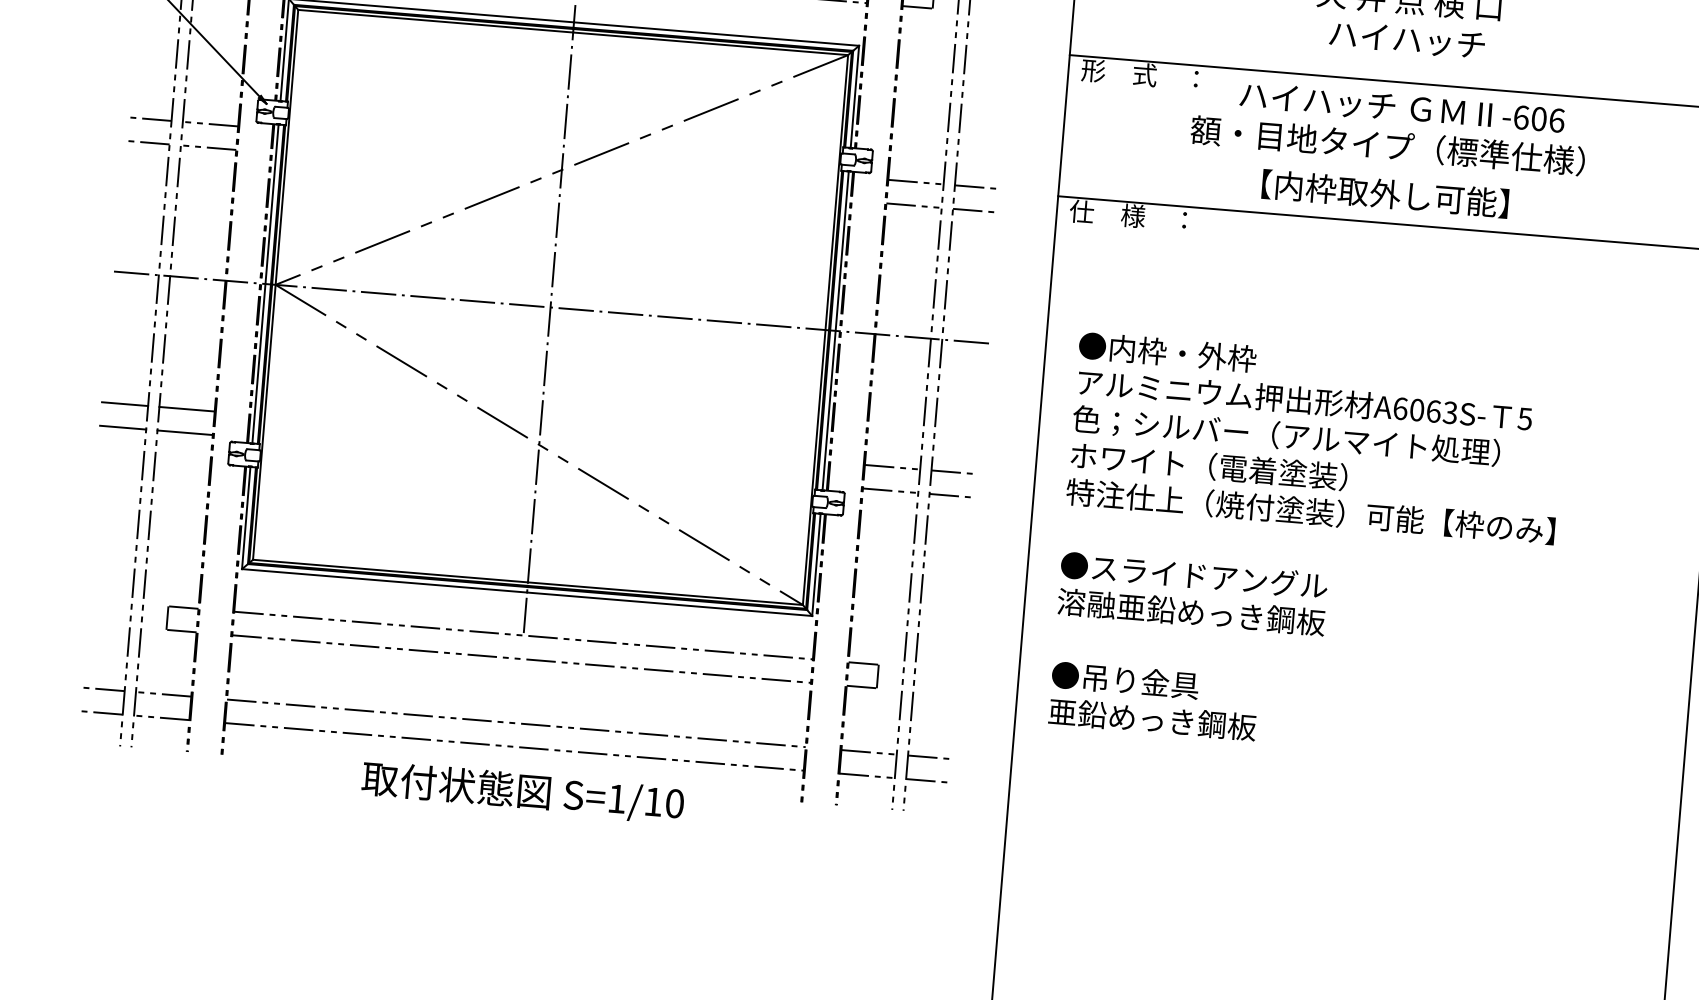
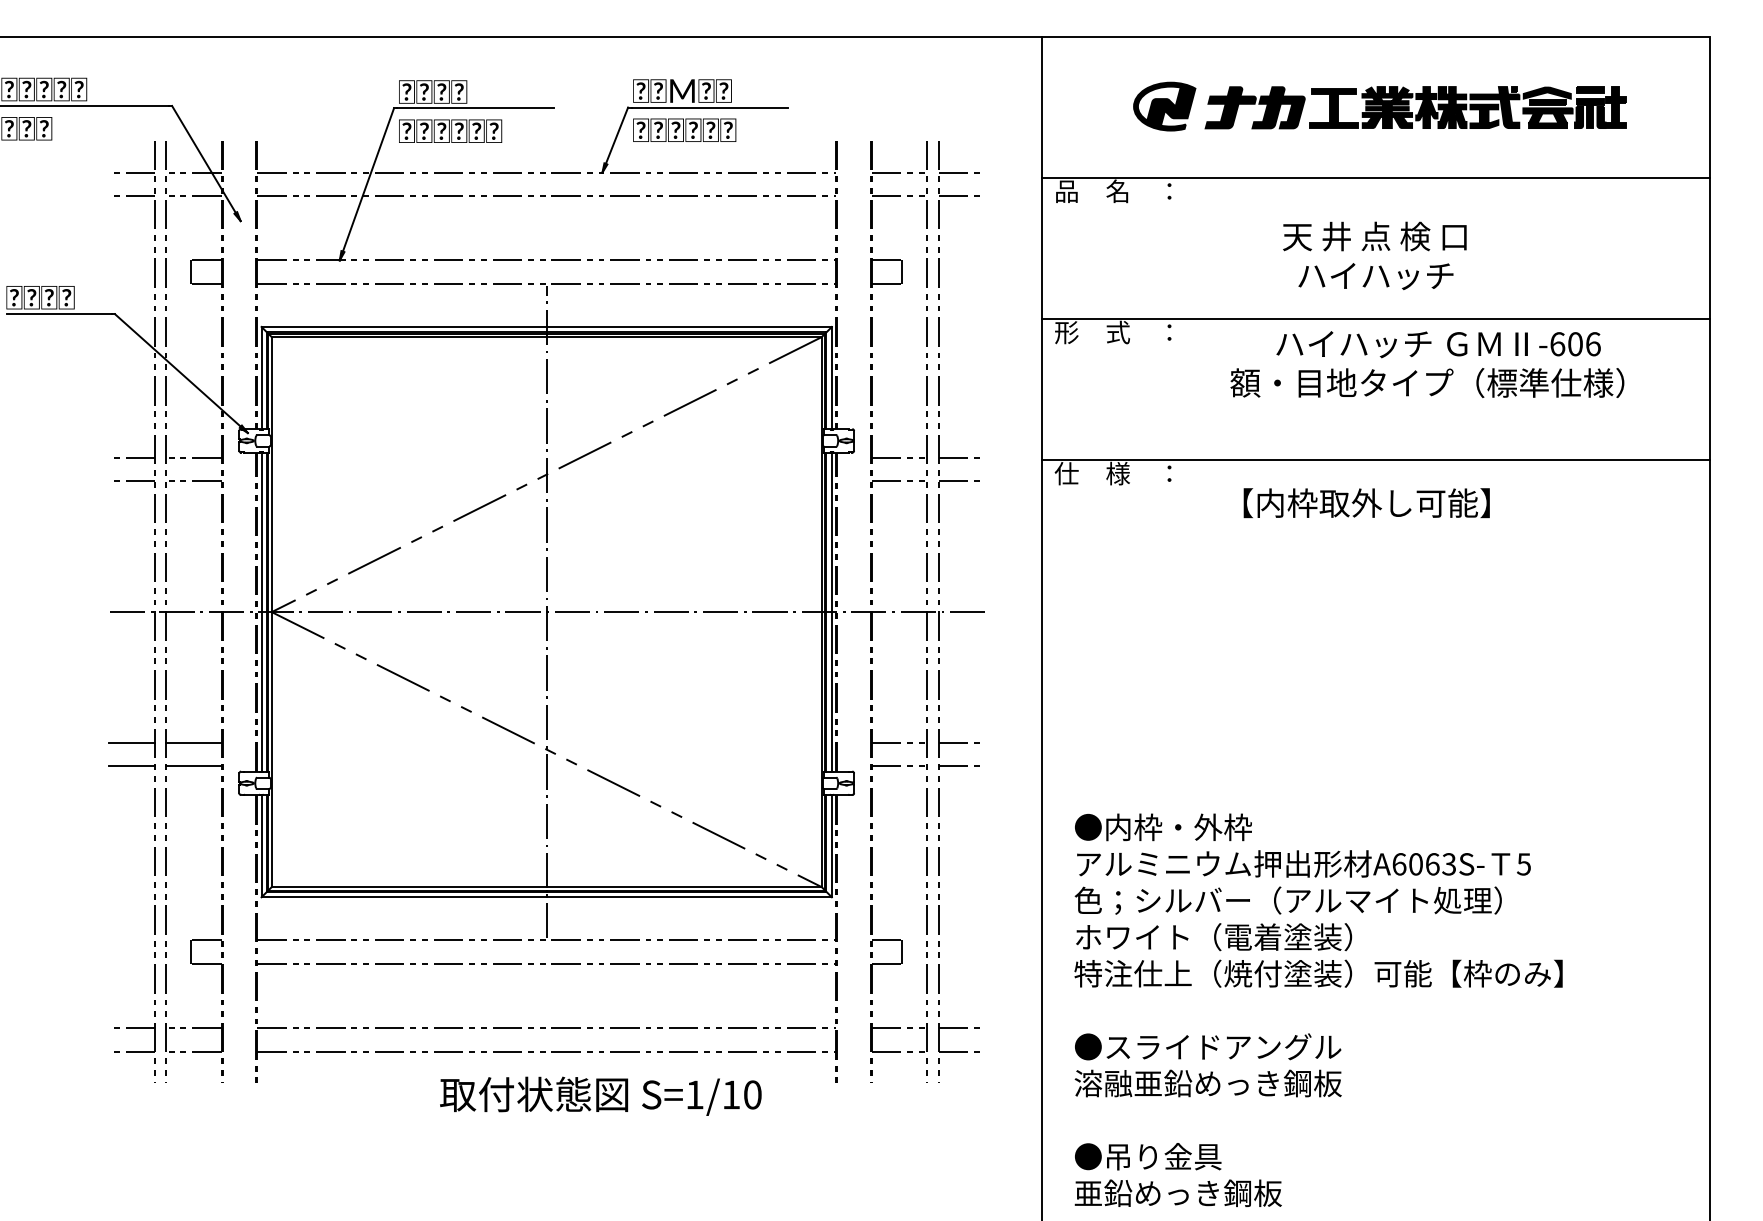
text: (1389, 127) -> (1427, 364), moved
text: (1385, 194) -> (1366, 503), moved
text: (1307, 547) -> (1318, 1009), moved
text: (522, 791) -> (600, 1095), moved

